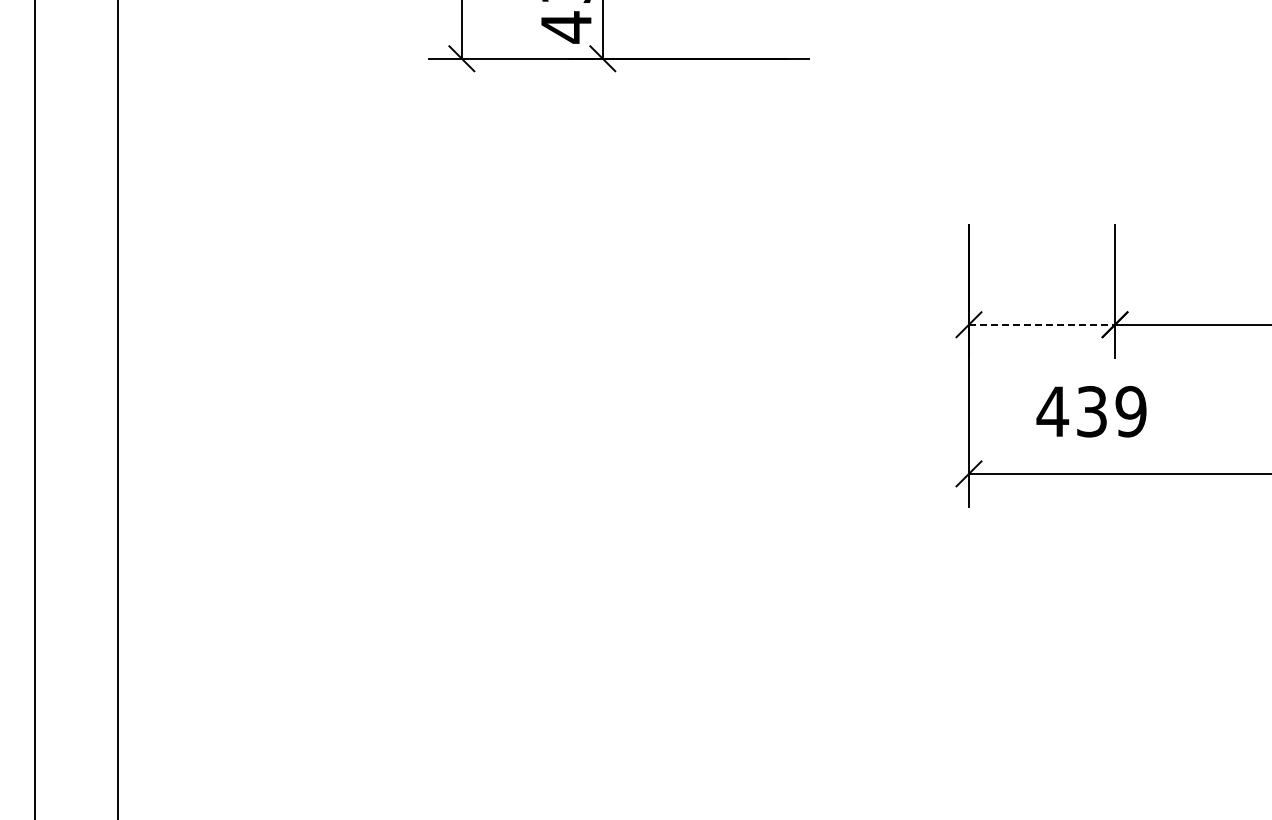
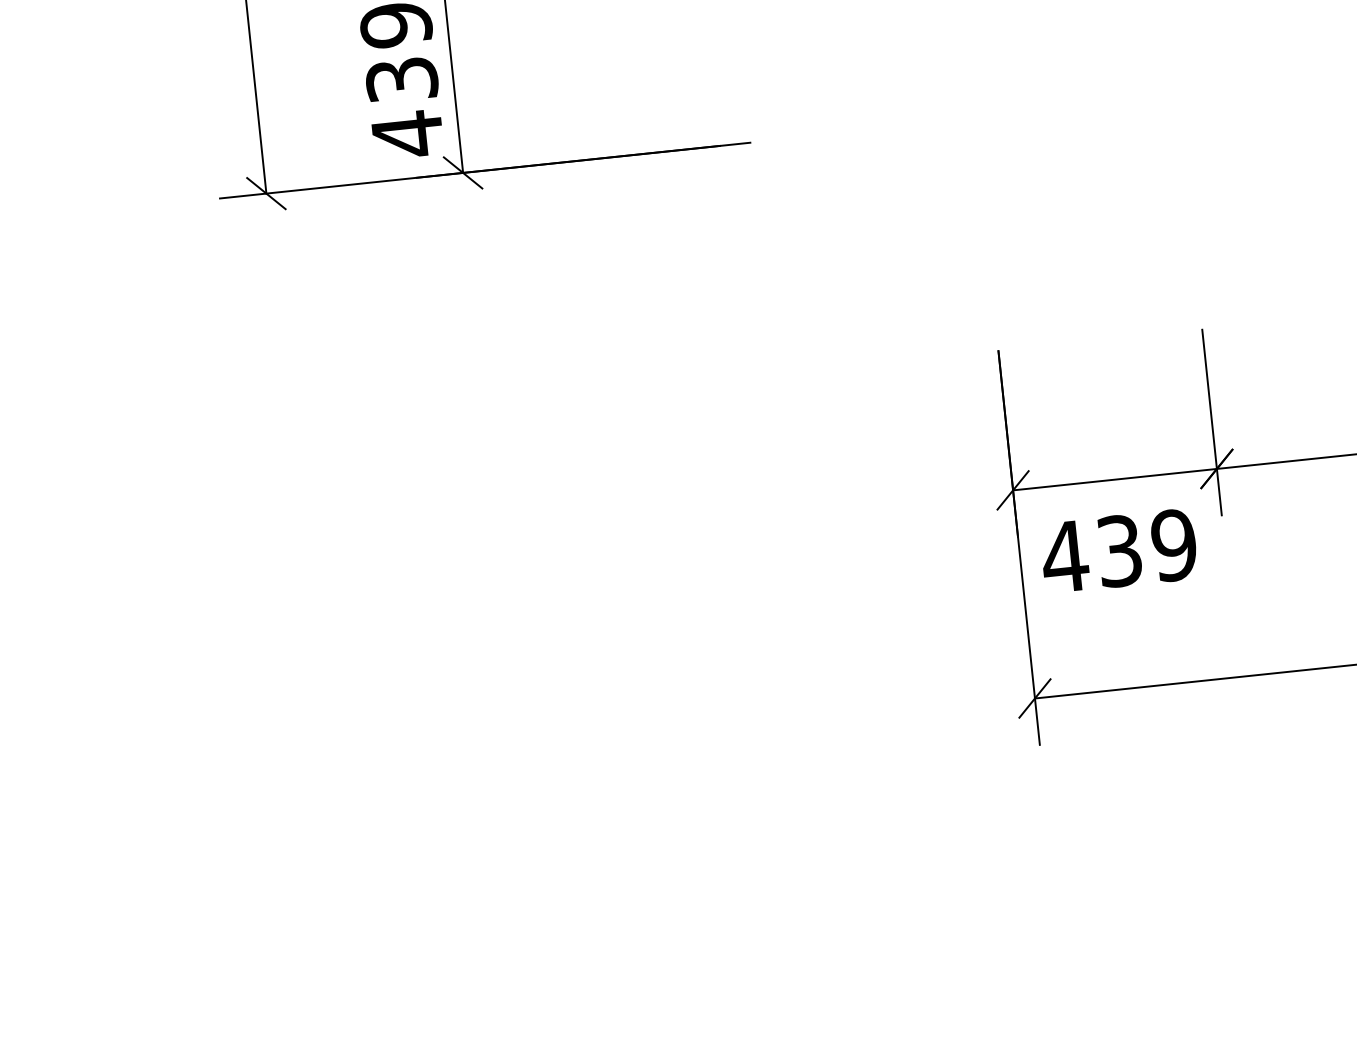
line: (1042, 324) -> (1115, 479), dashed -> solid
text: (1091, 411) -> (1118, 550), moved

